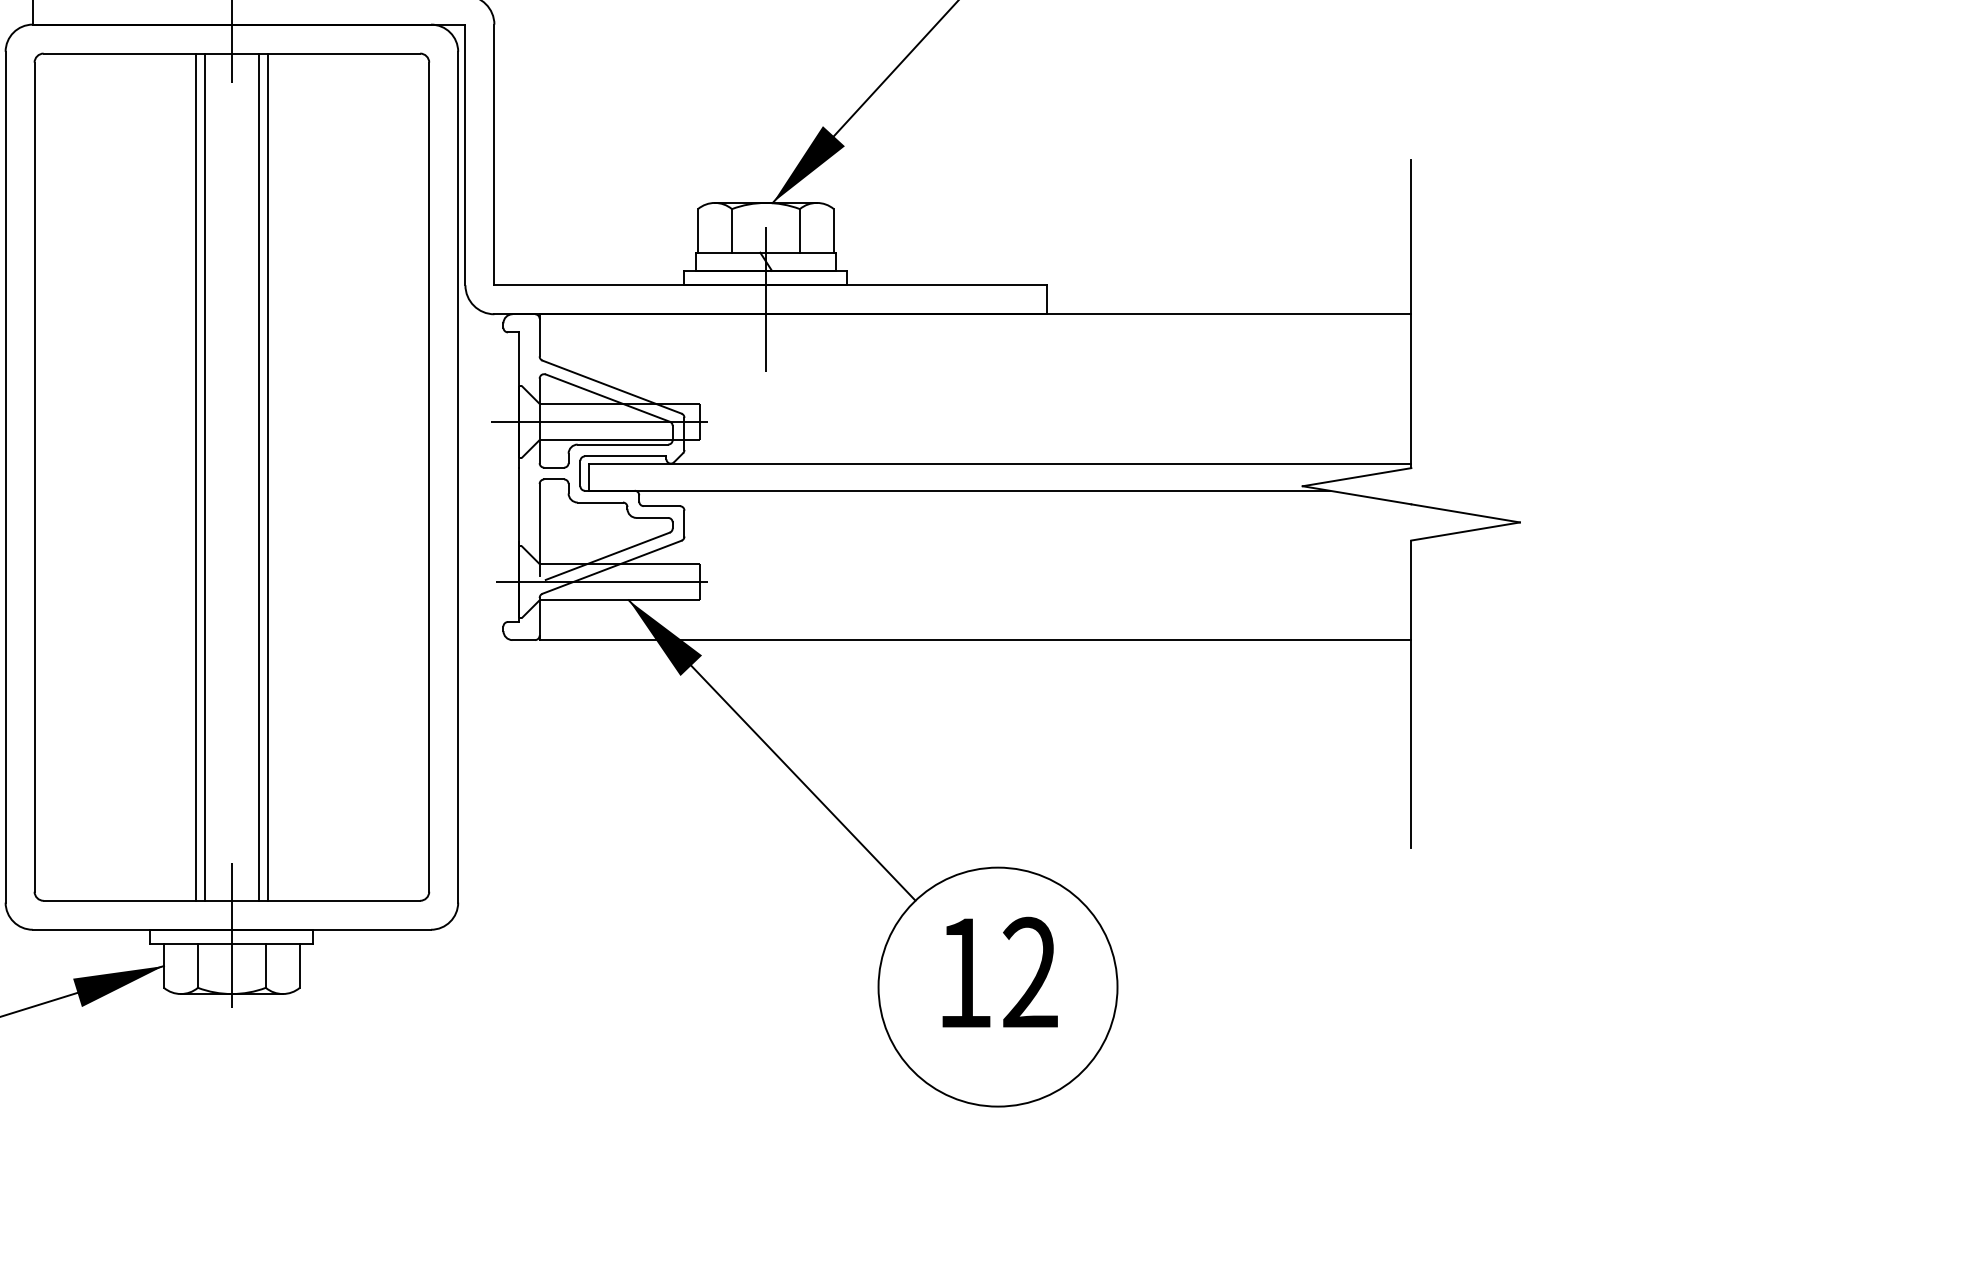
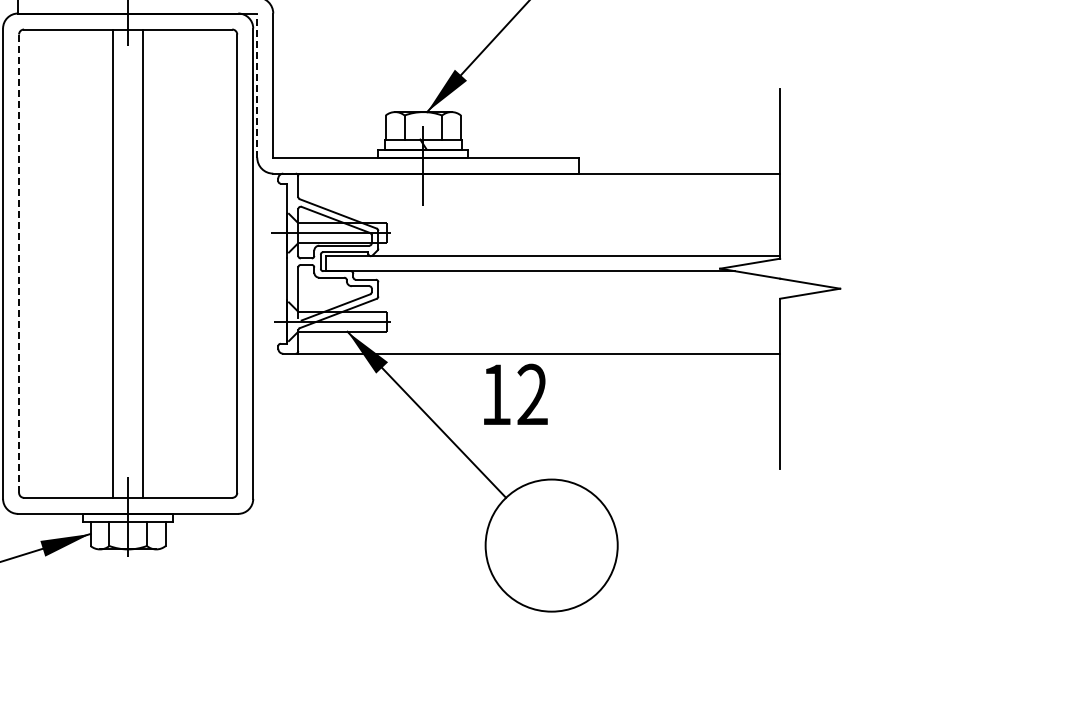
line: (465, 154) -> (257, 85), solid -> dashed
line: (35, 476) -> (19, 263), solid -> dashed
line: (196, 476) -> (108, 263), removed
line: (268, 476) -> (148, 263), removed
text: (999, 970) -> (515, 393), moved

